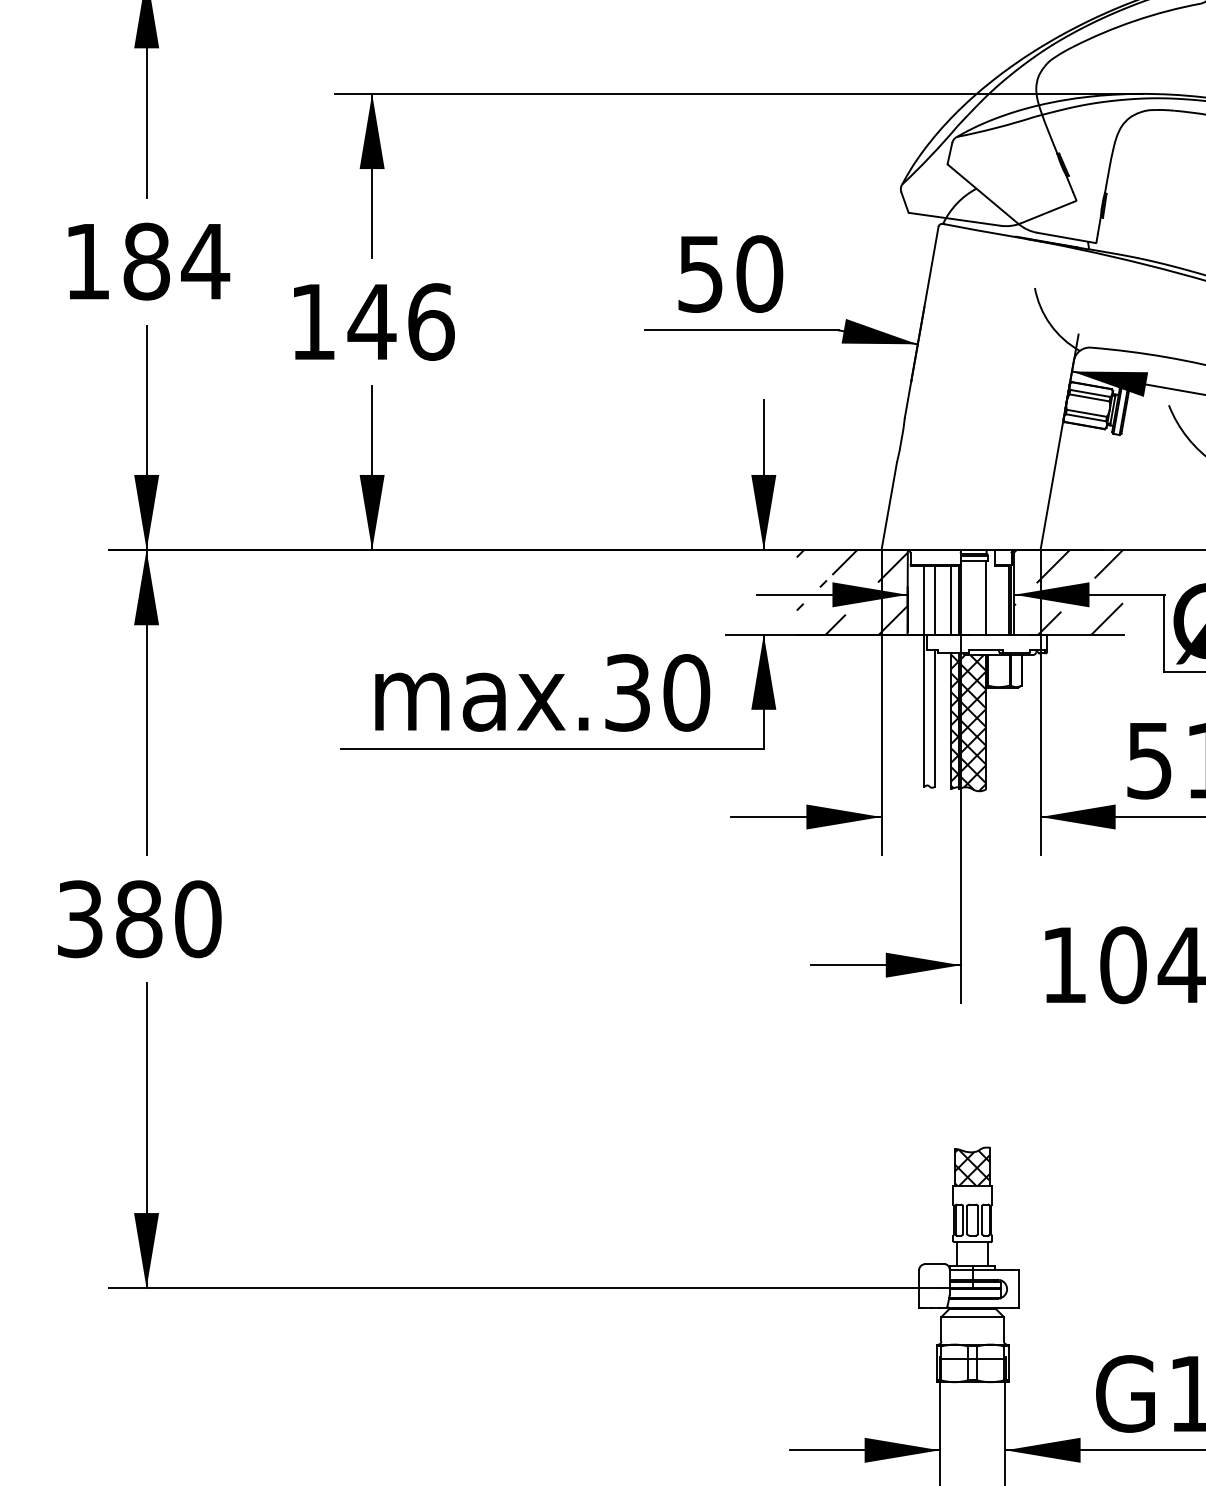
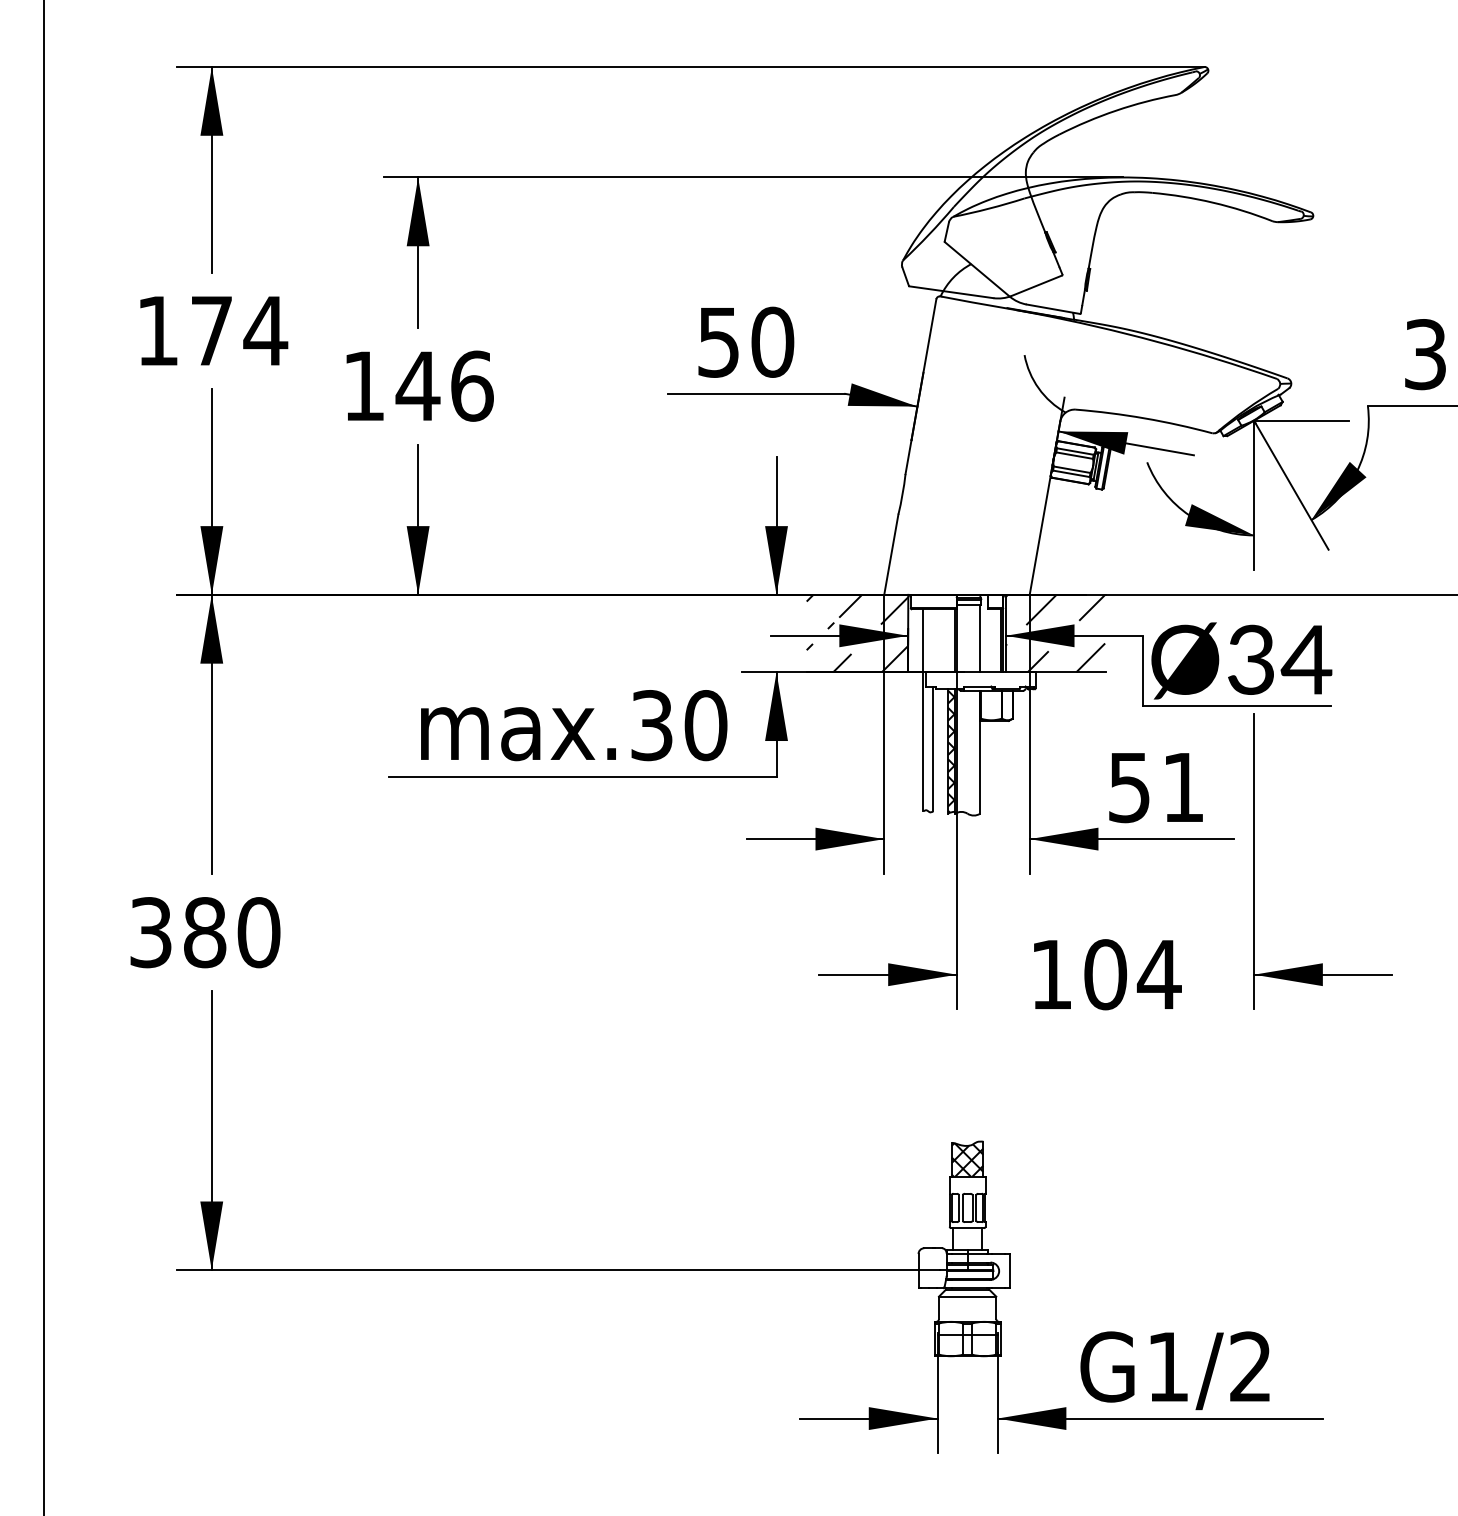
text: (146, 261) -> (211, 330), 184 -> 174
line: (935, 599) -> (933, 640), removed
line: (951, 599) -> (948, 640), removed
hatch: (972, 722) -> (967, 752), removed

